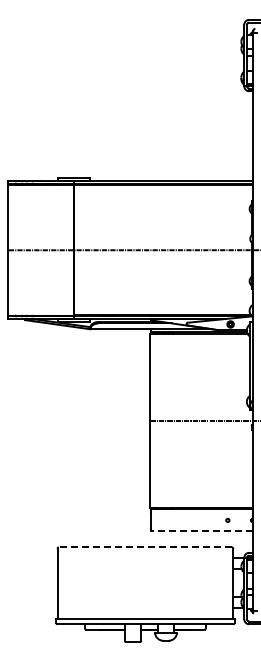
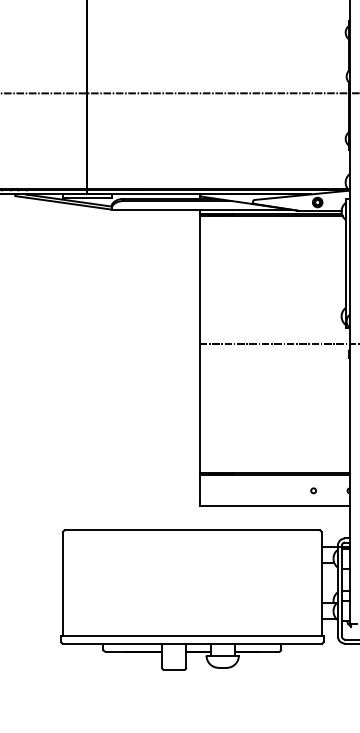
line: (201, 530) -> (274, 505), dashed -> solid
line: (145, 547) -> (192, 530), dashed -> solid

